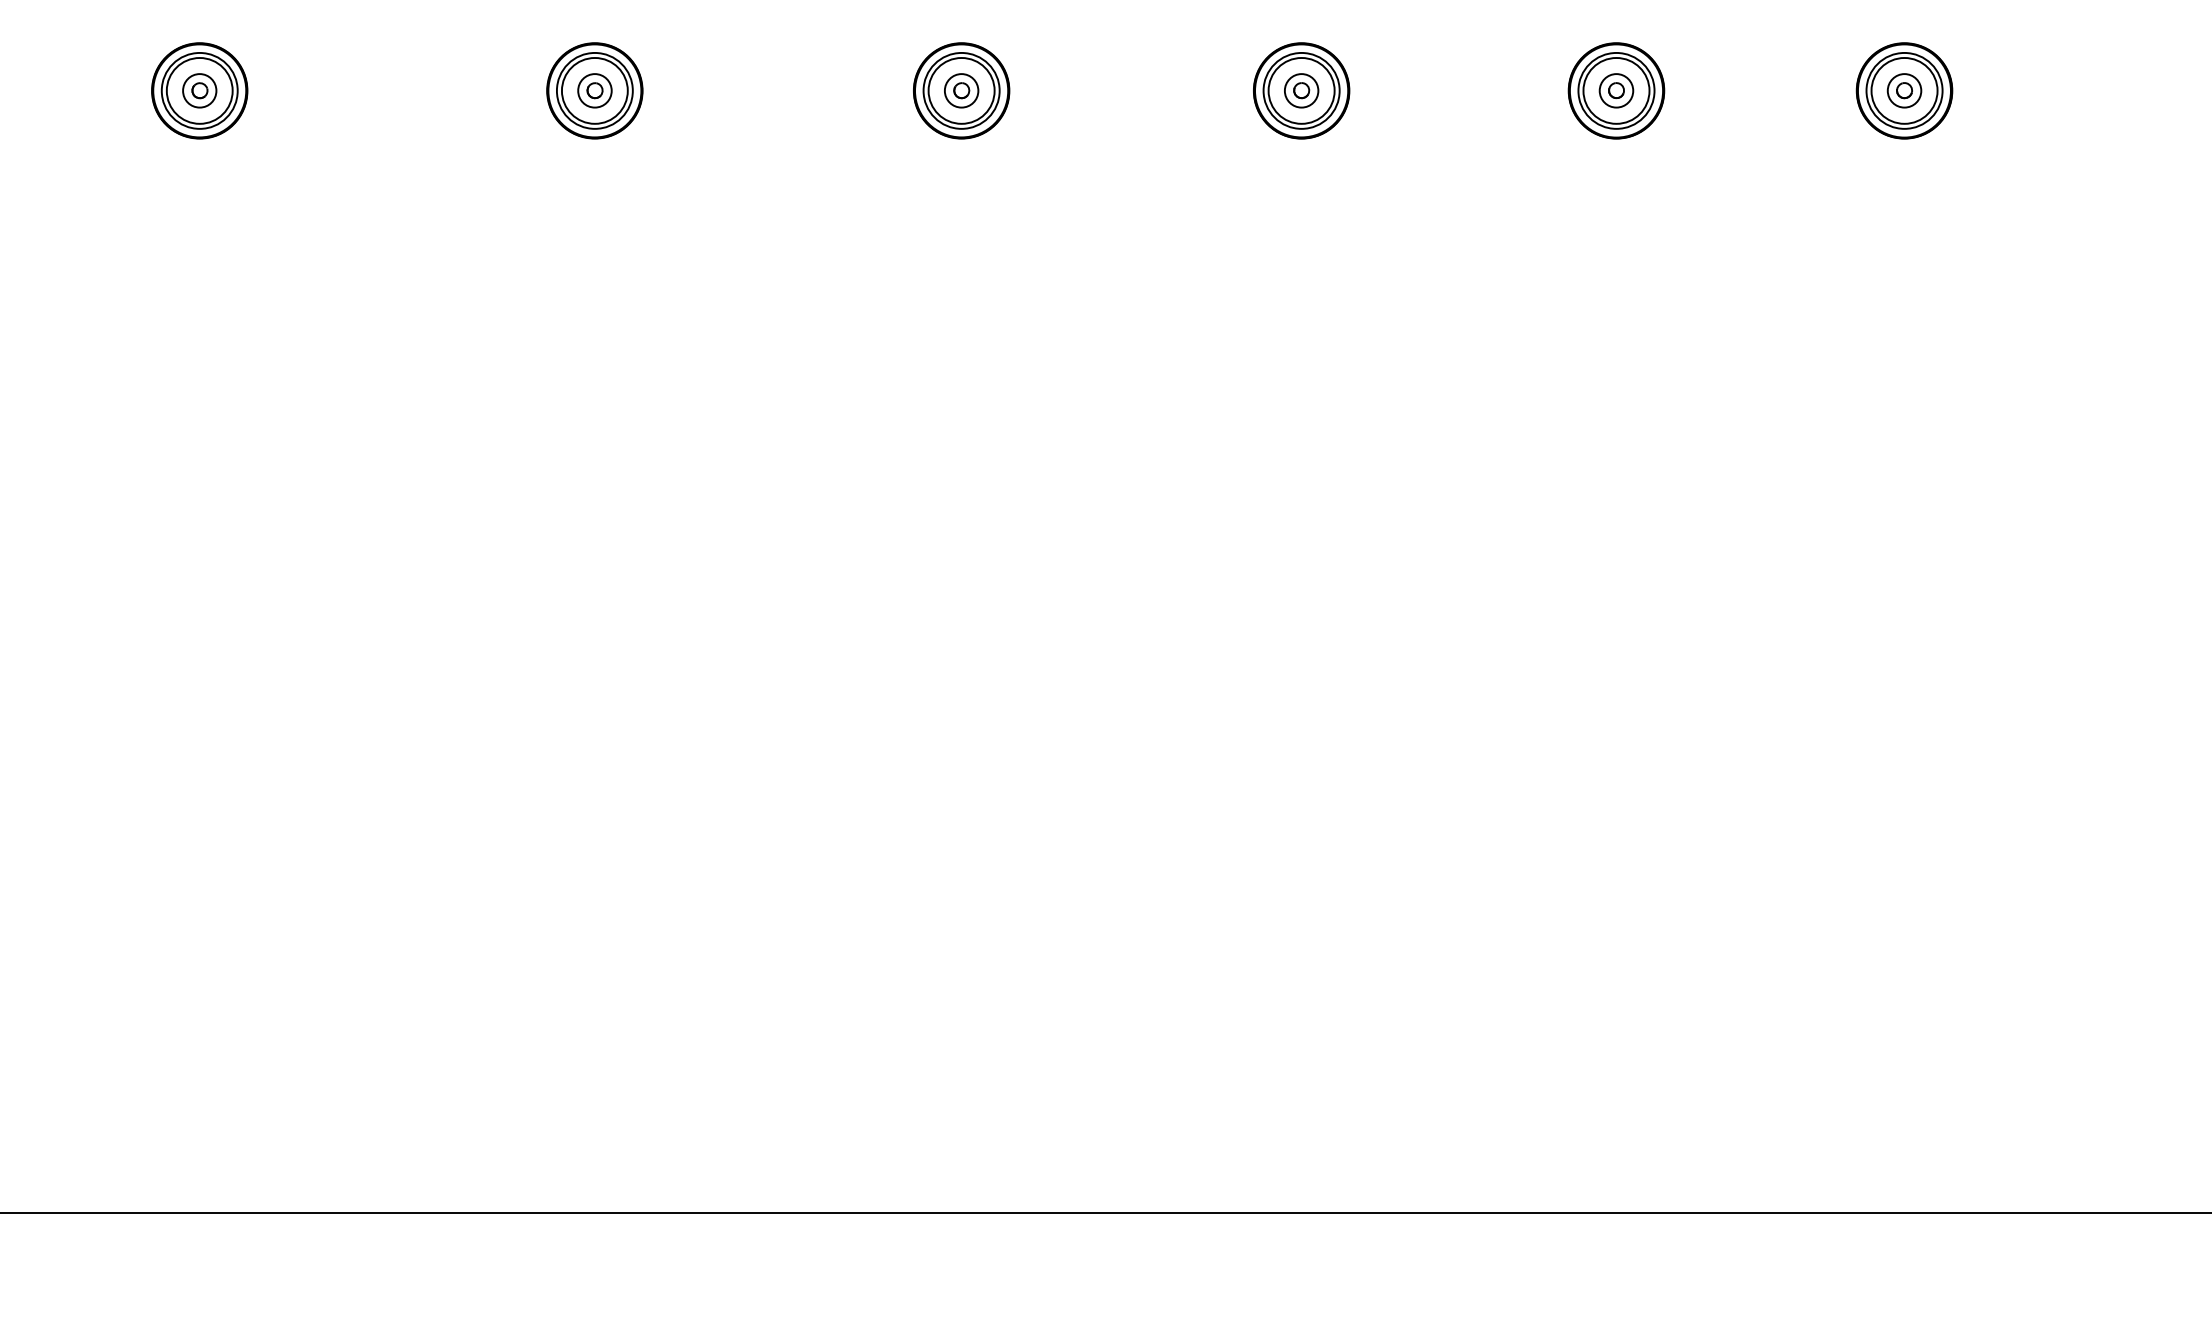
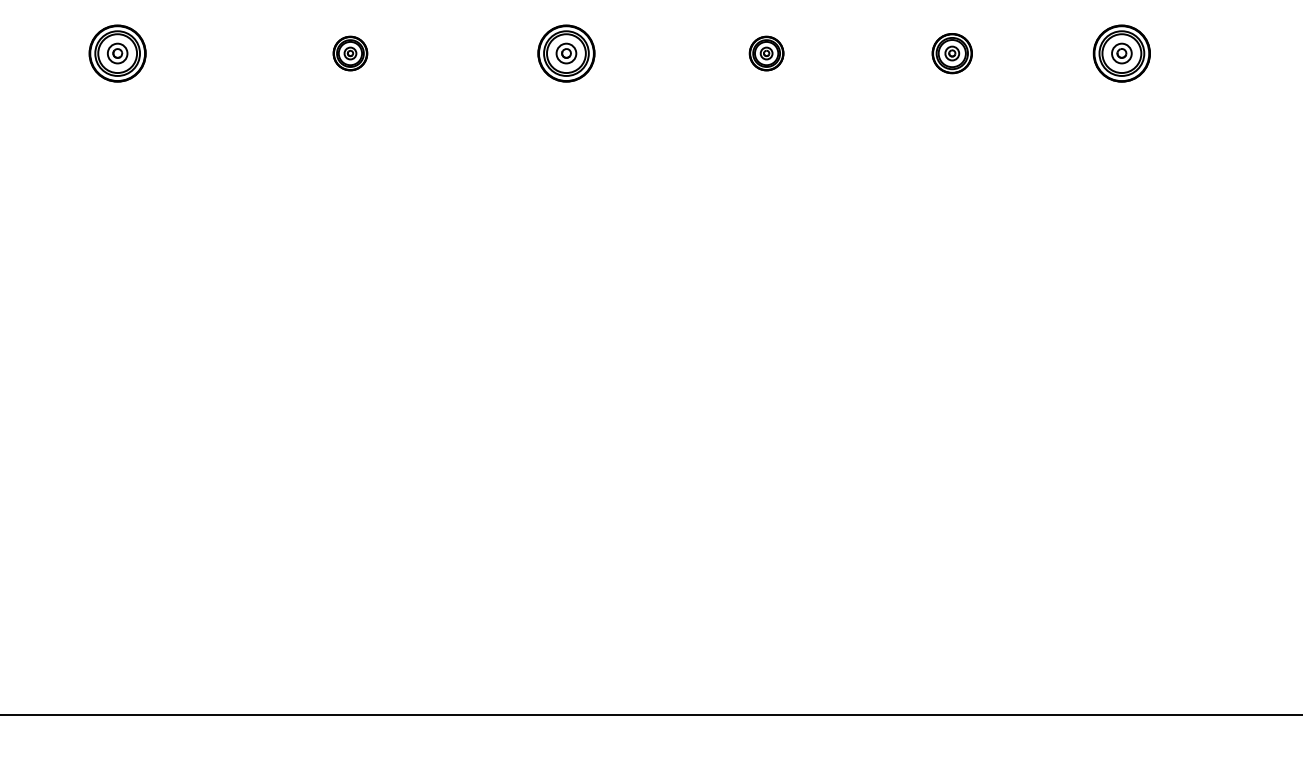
part: (595, 90) -> (350, 53), size x0.6
part: (1301, 90) -> (766, 53), size x0.6
part: (1616, 90) -> (952, 53), size x0.7

